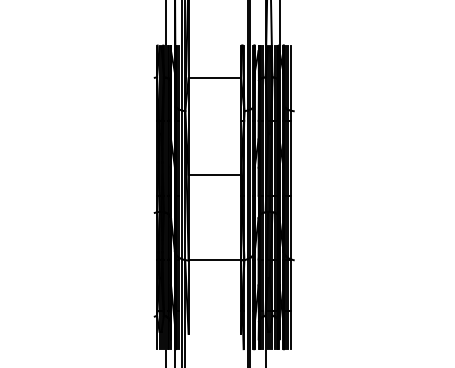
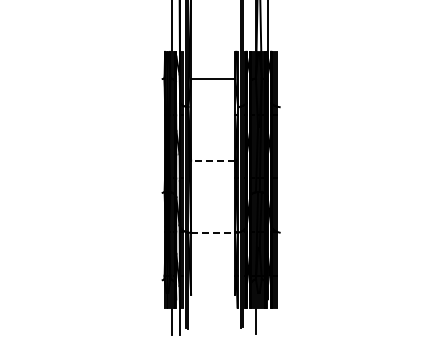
line: (213, 174) -> (212, 160), solid -> dashed
line: (215, 260) -> (213, 232), solid -> dashed

